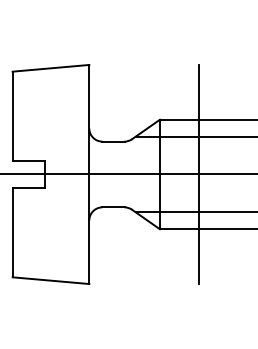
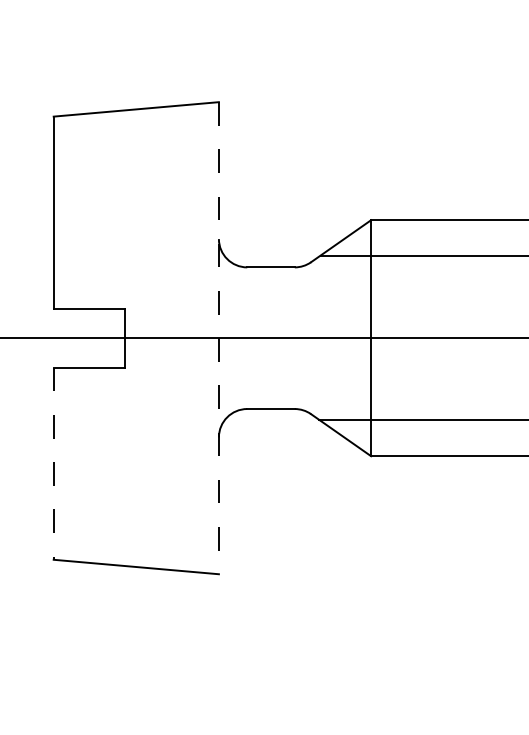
line: (89, 174) -> (219, 338), solid -> dashed
line: (198, 174) -> (454, 338), removed
line: (12, 232) -> (53, 463), solid -> dashed

